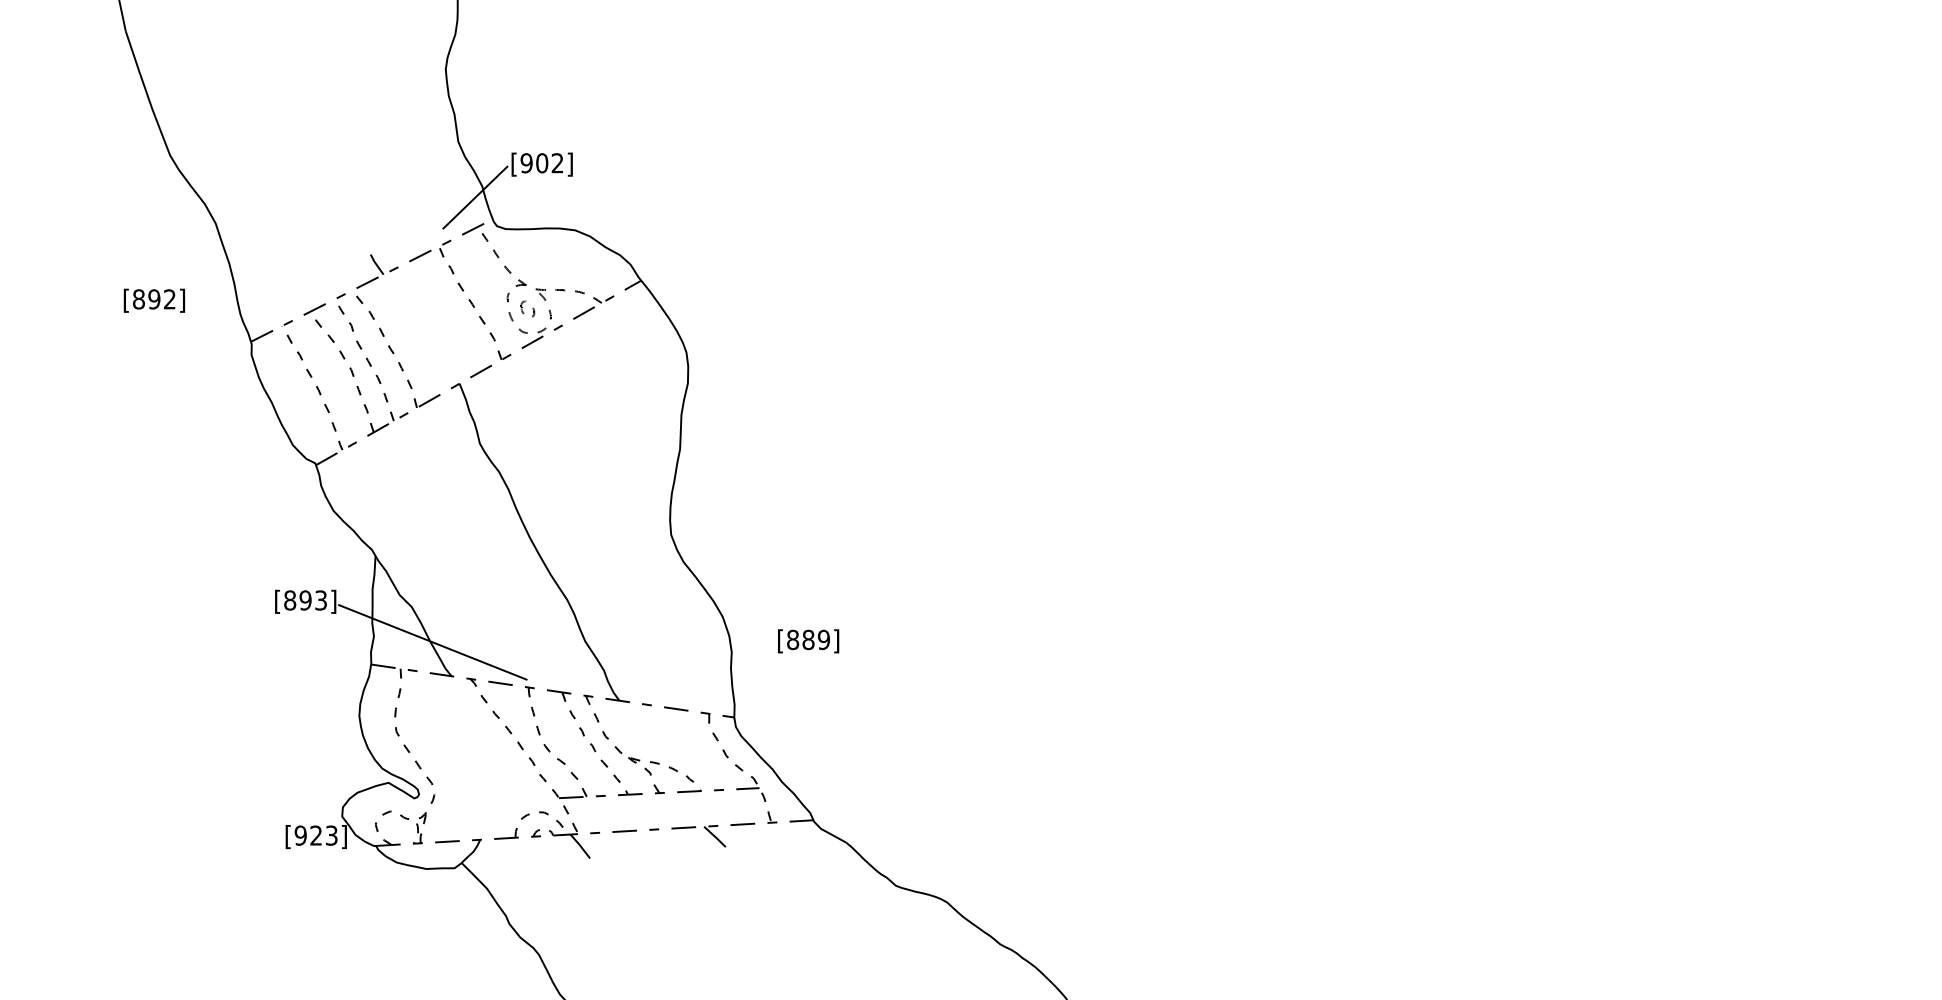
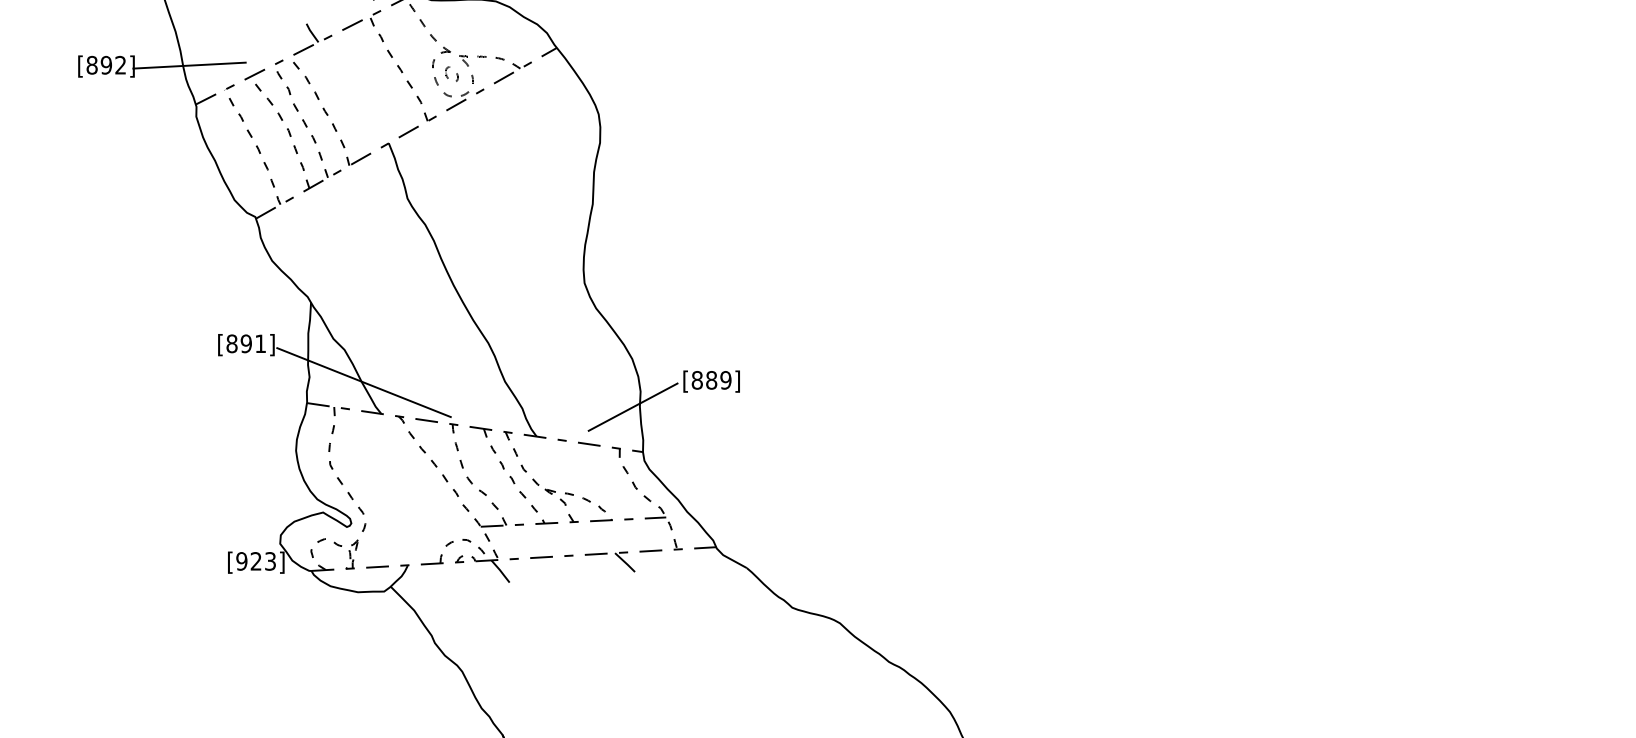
line: (243, 299) -> (188, 65), added
text: (320, 600) -> (260, 343), [893] -> [891]
line: (723, 668) -> (632, 406), added

